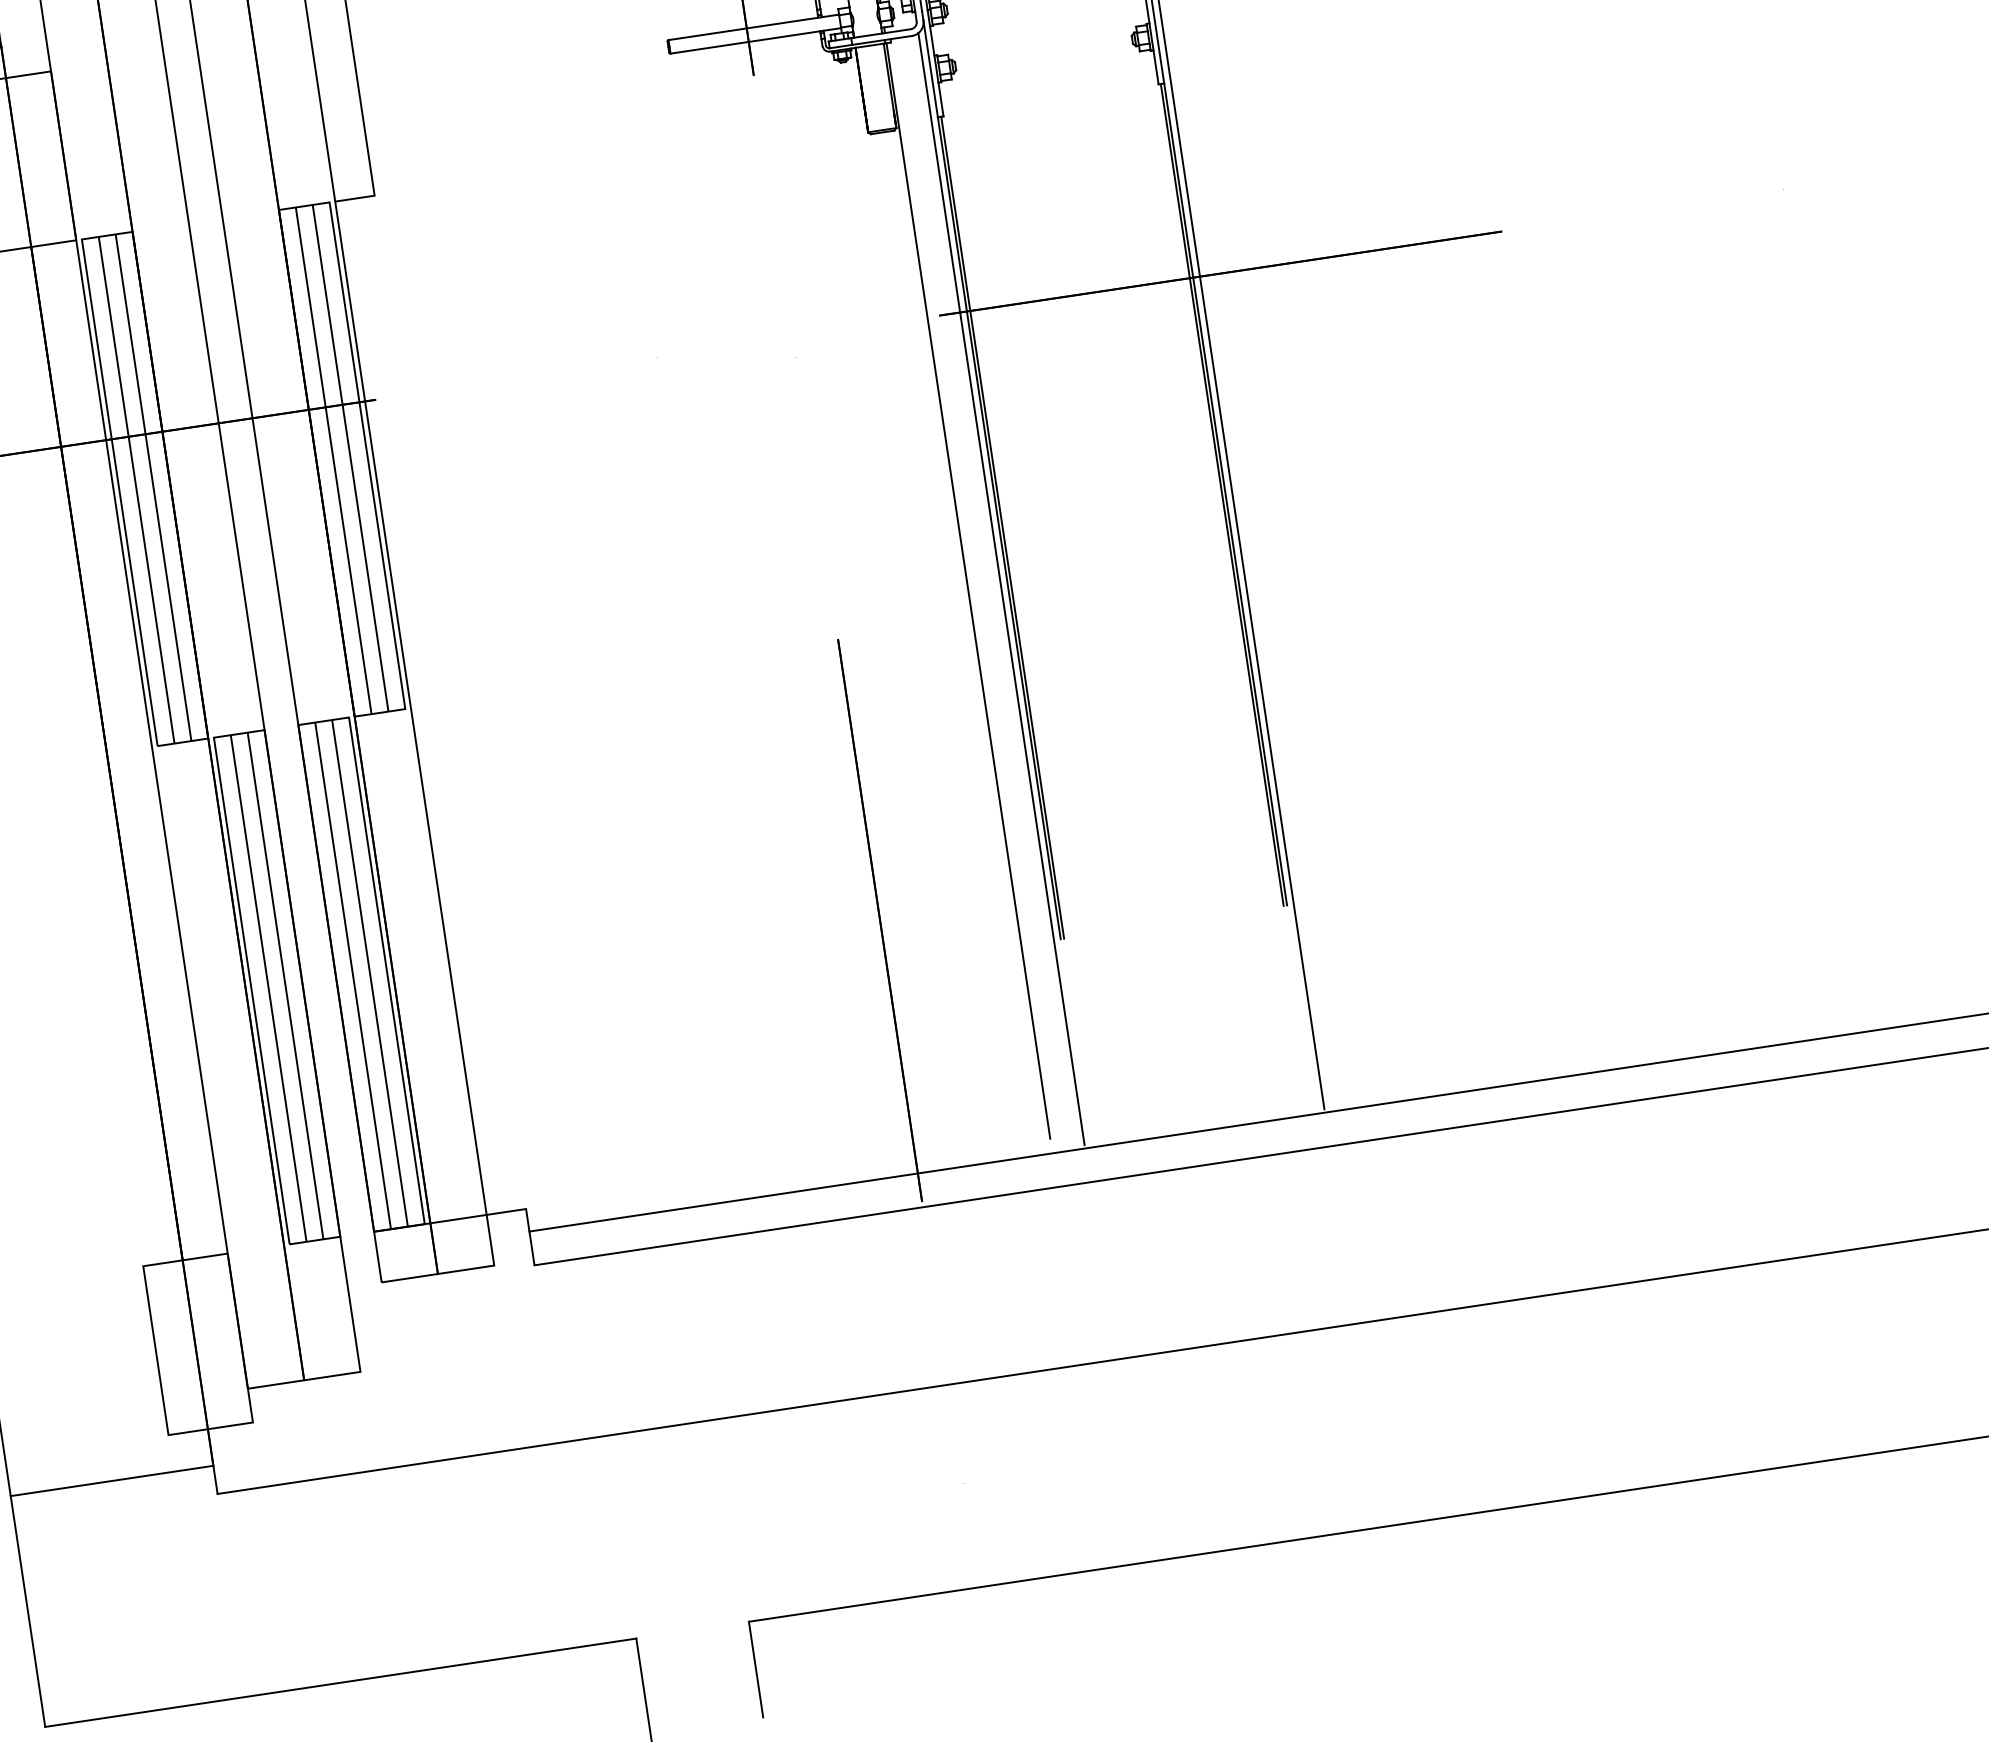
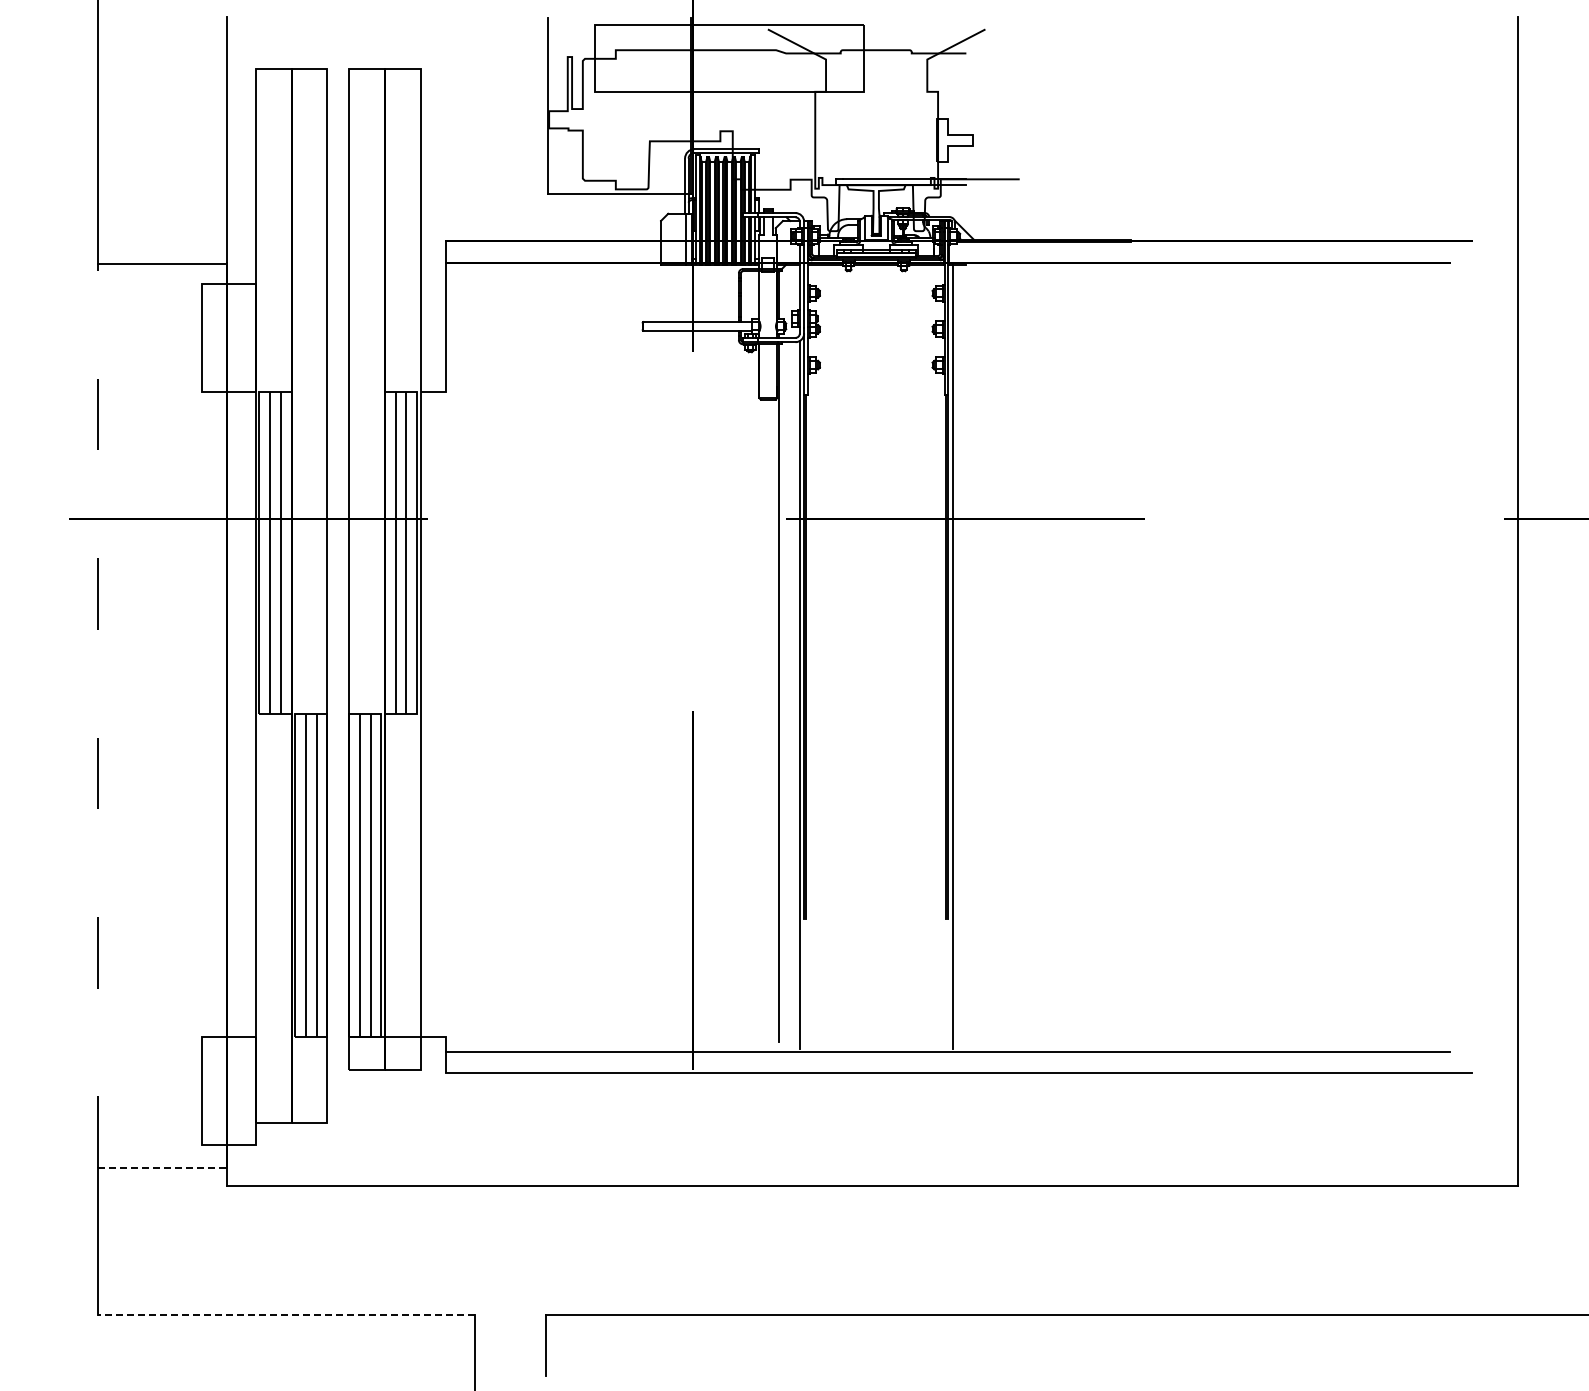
line: (112, 1481) -> (162, 1168), solid -> dashed
line: (339, 1683) -> (285, 1315), solid -> dashed

